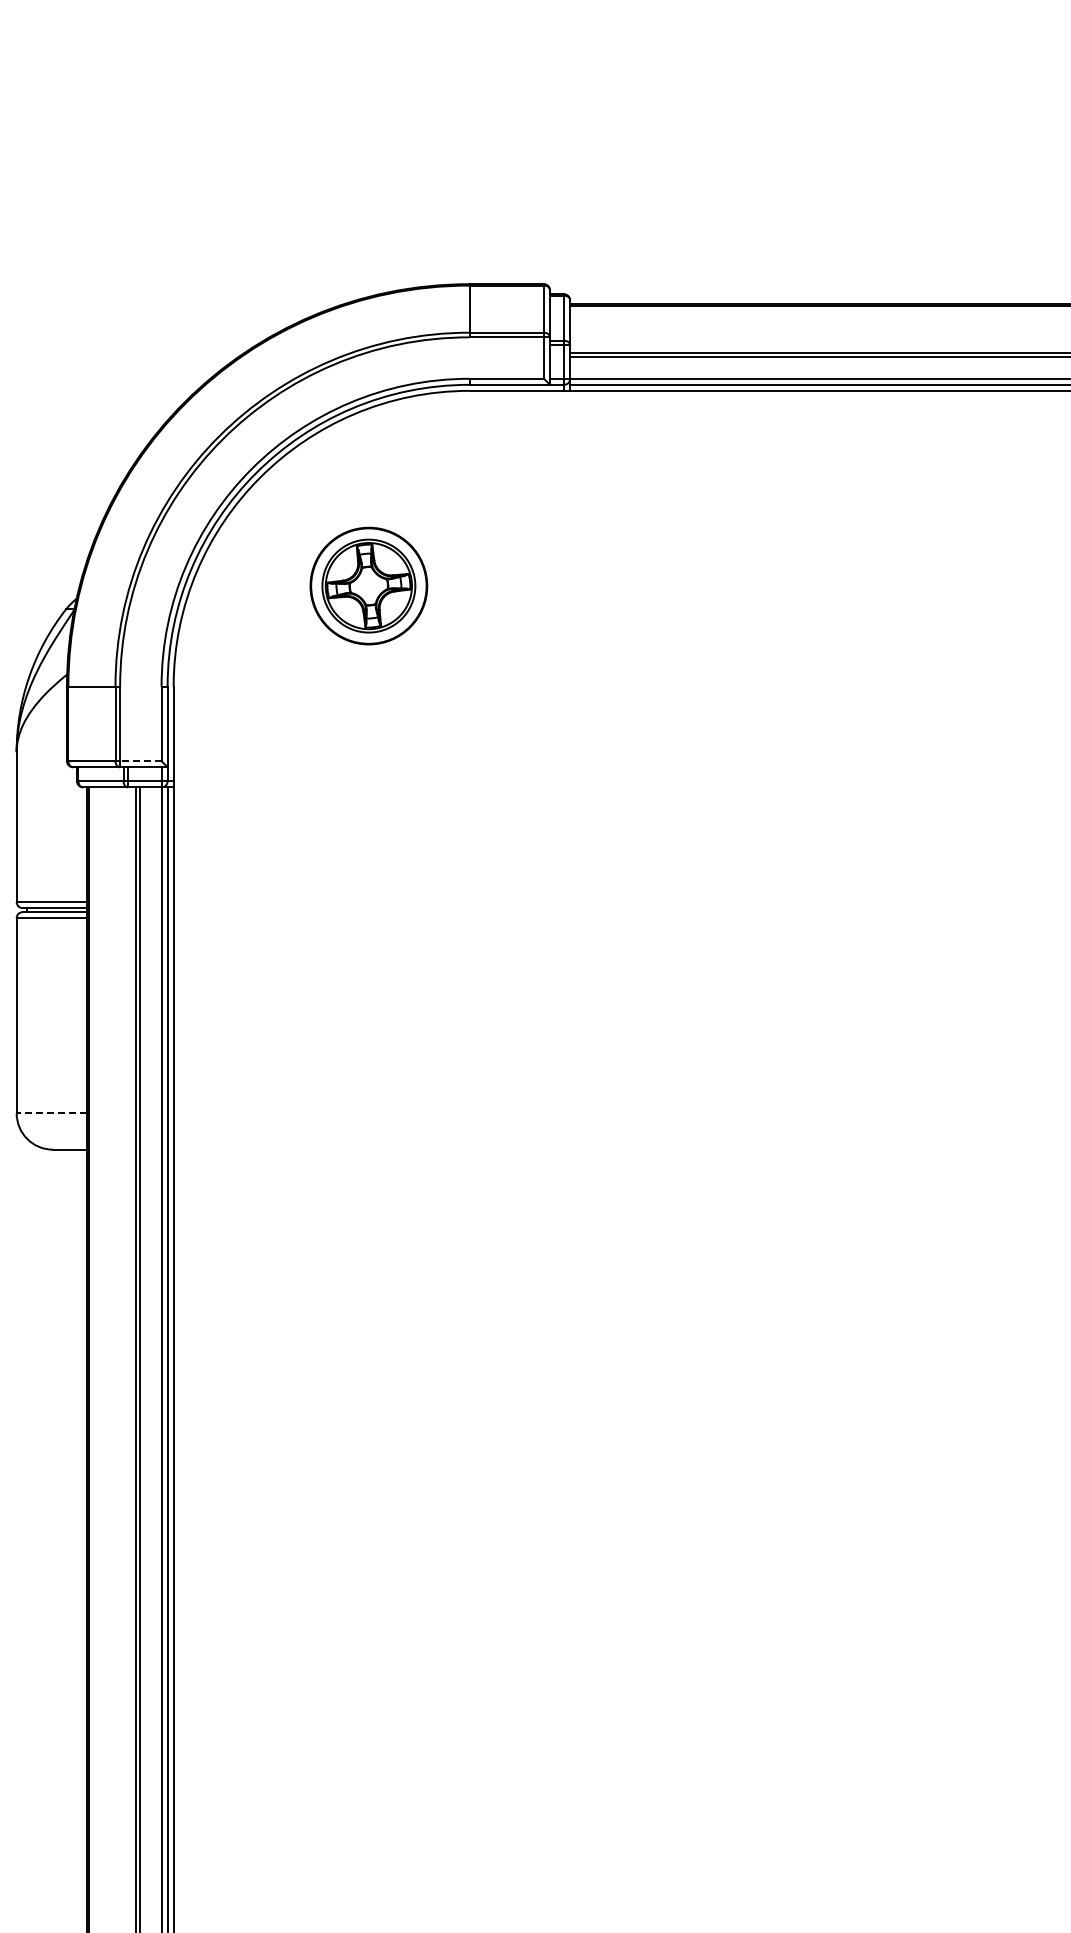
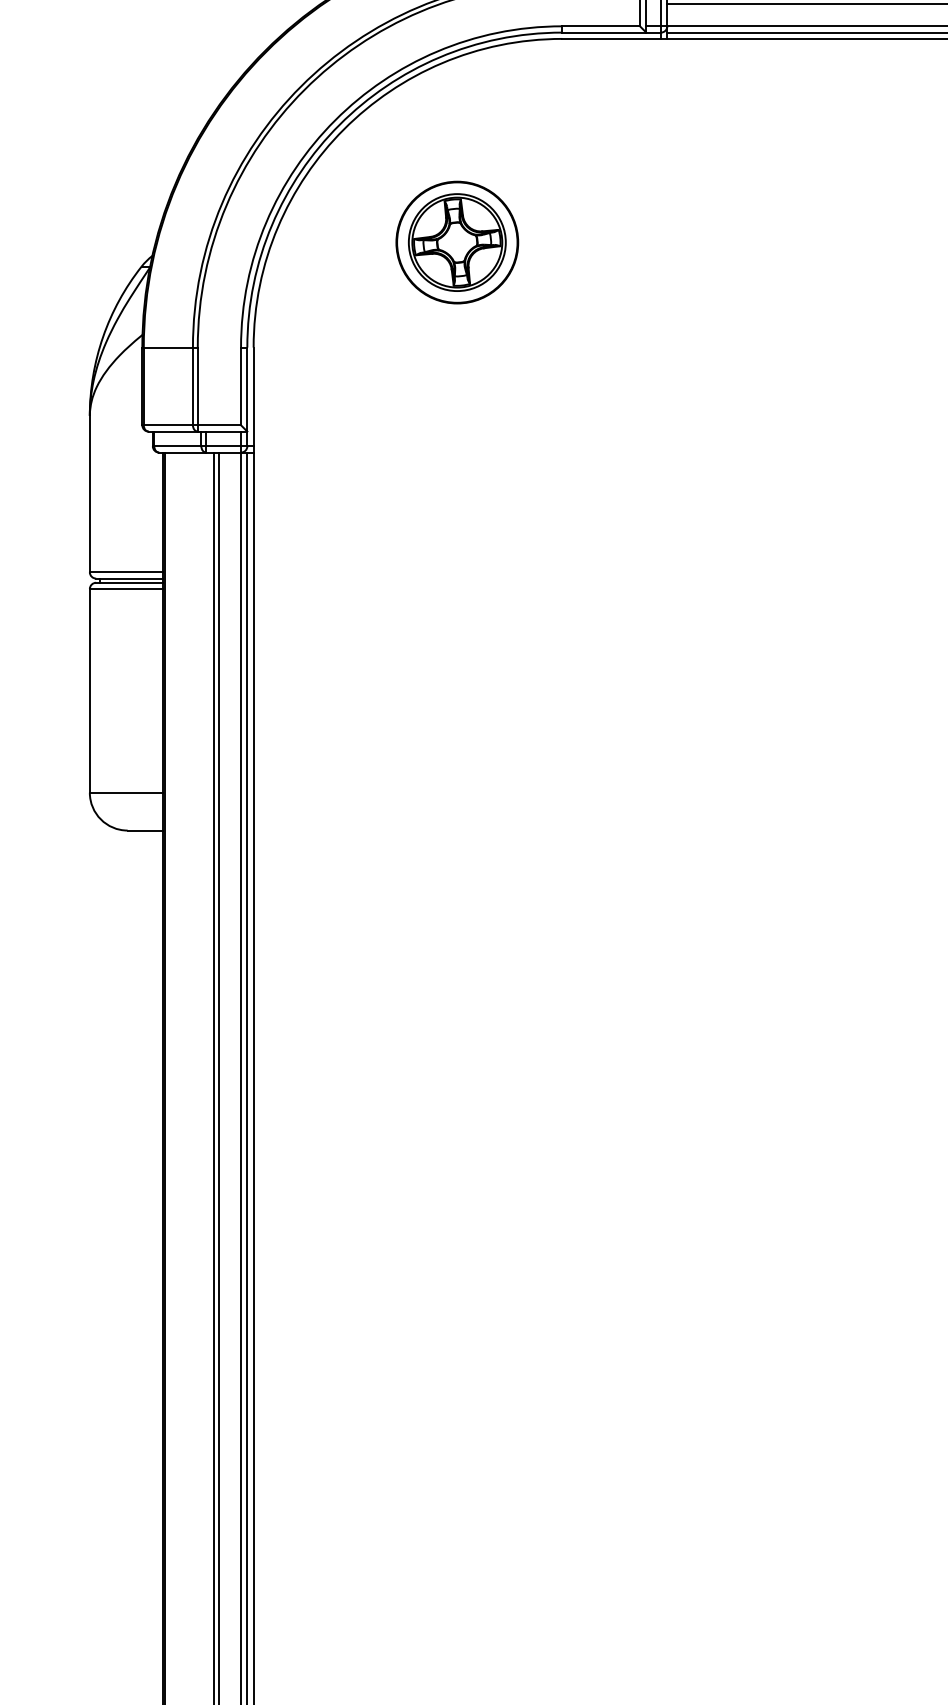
line: (140, 761) -> (219, 425), dashed -> solid
line: (51, 1113) -> (126, 792), dashed -> solid

